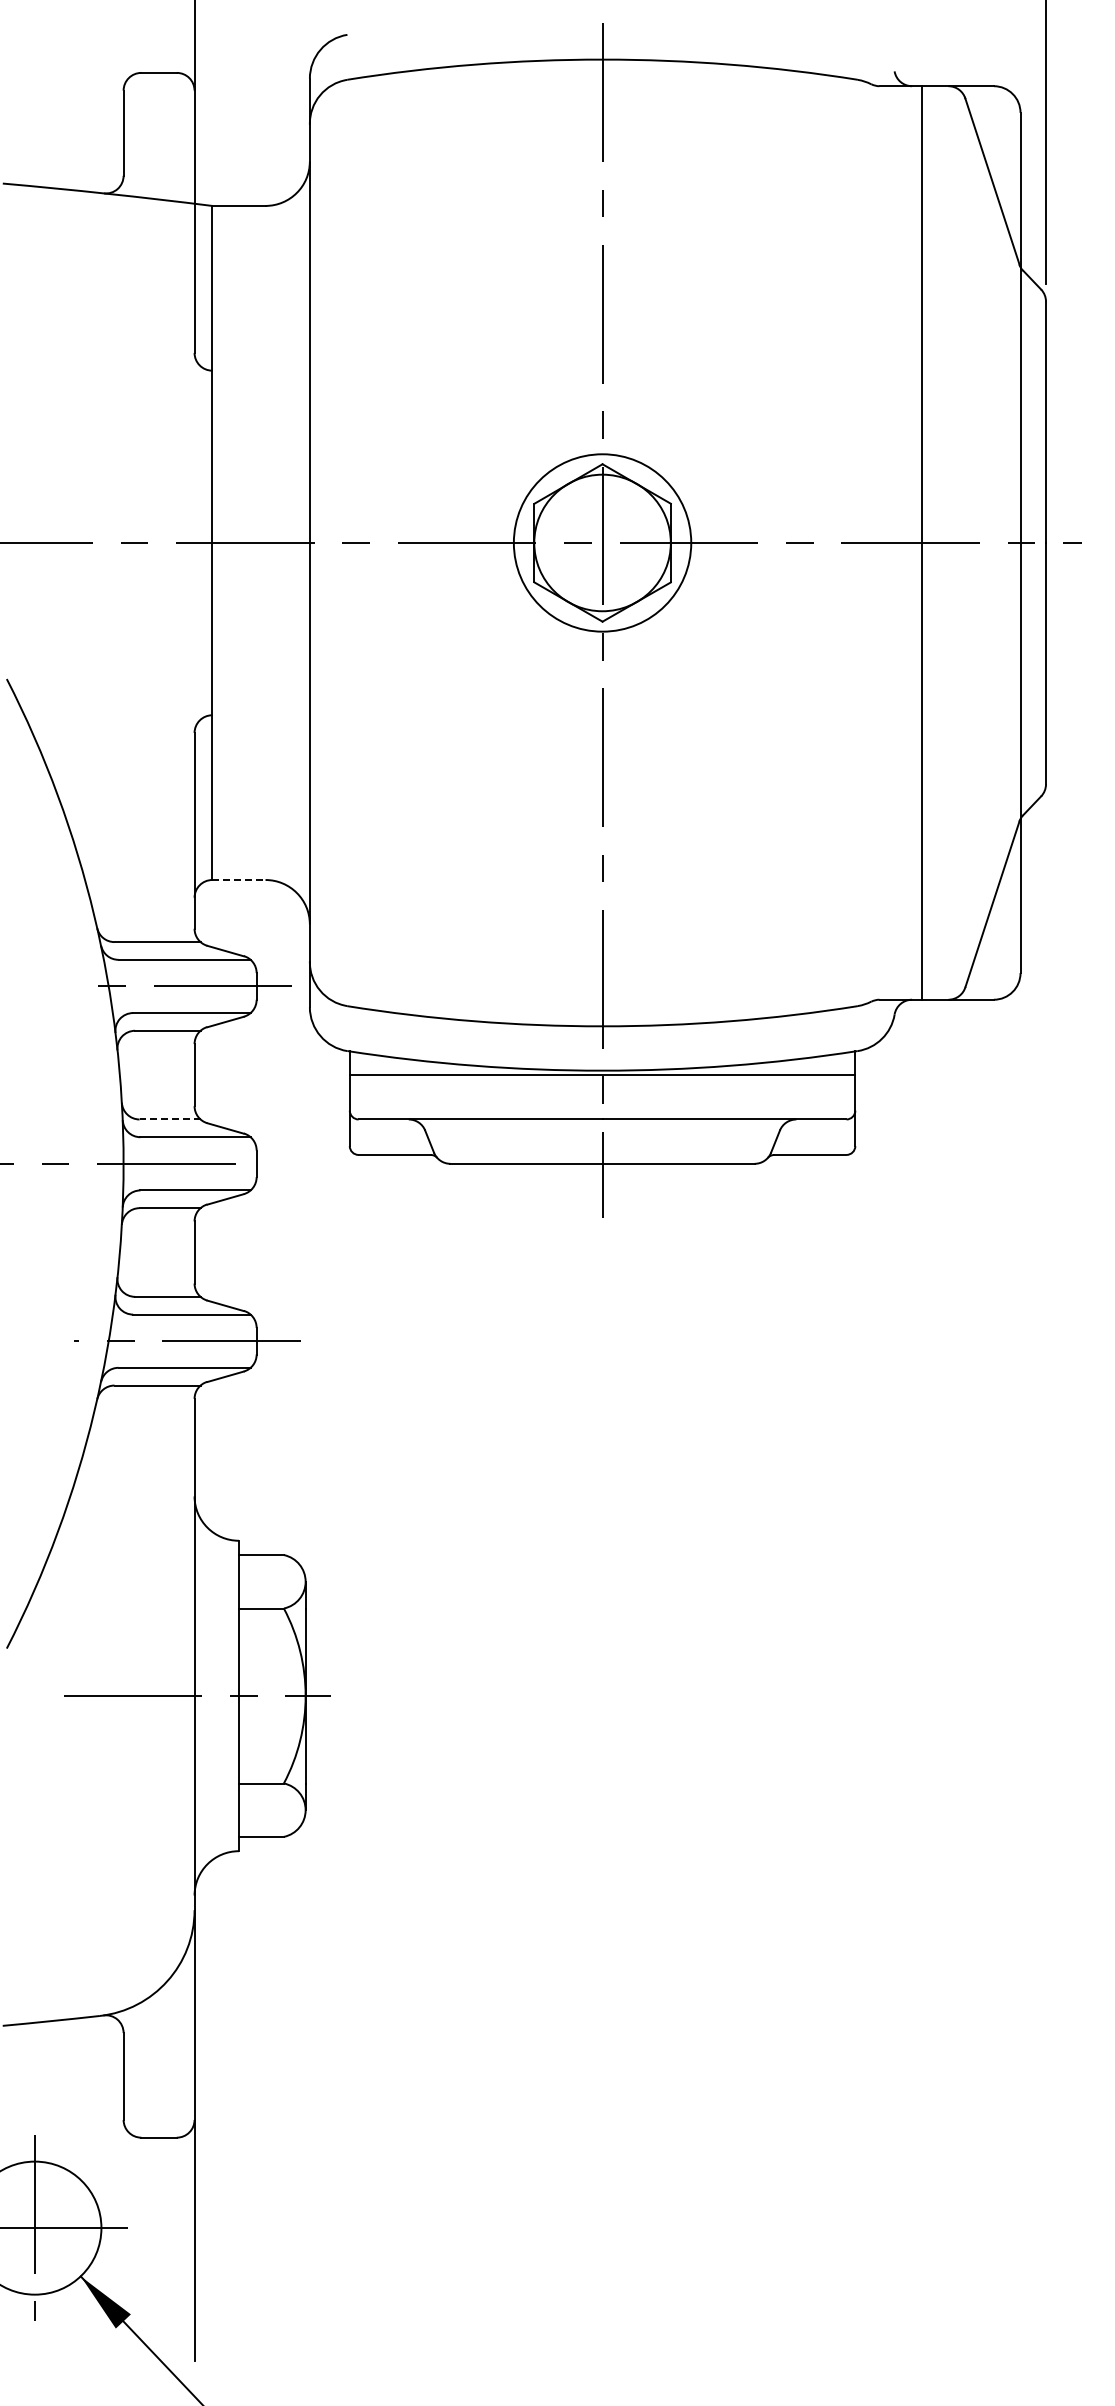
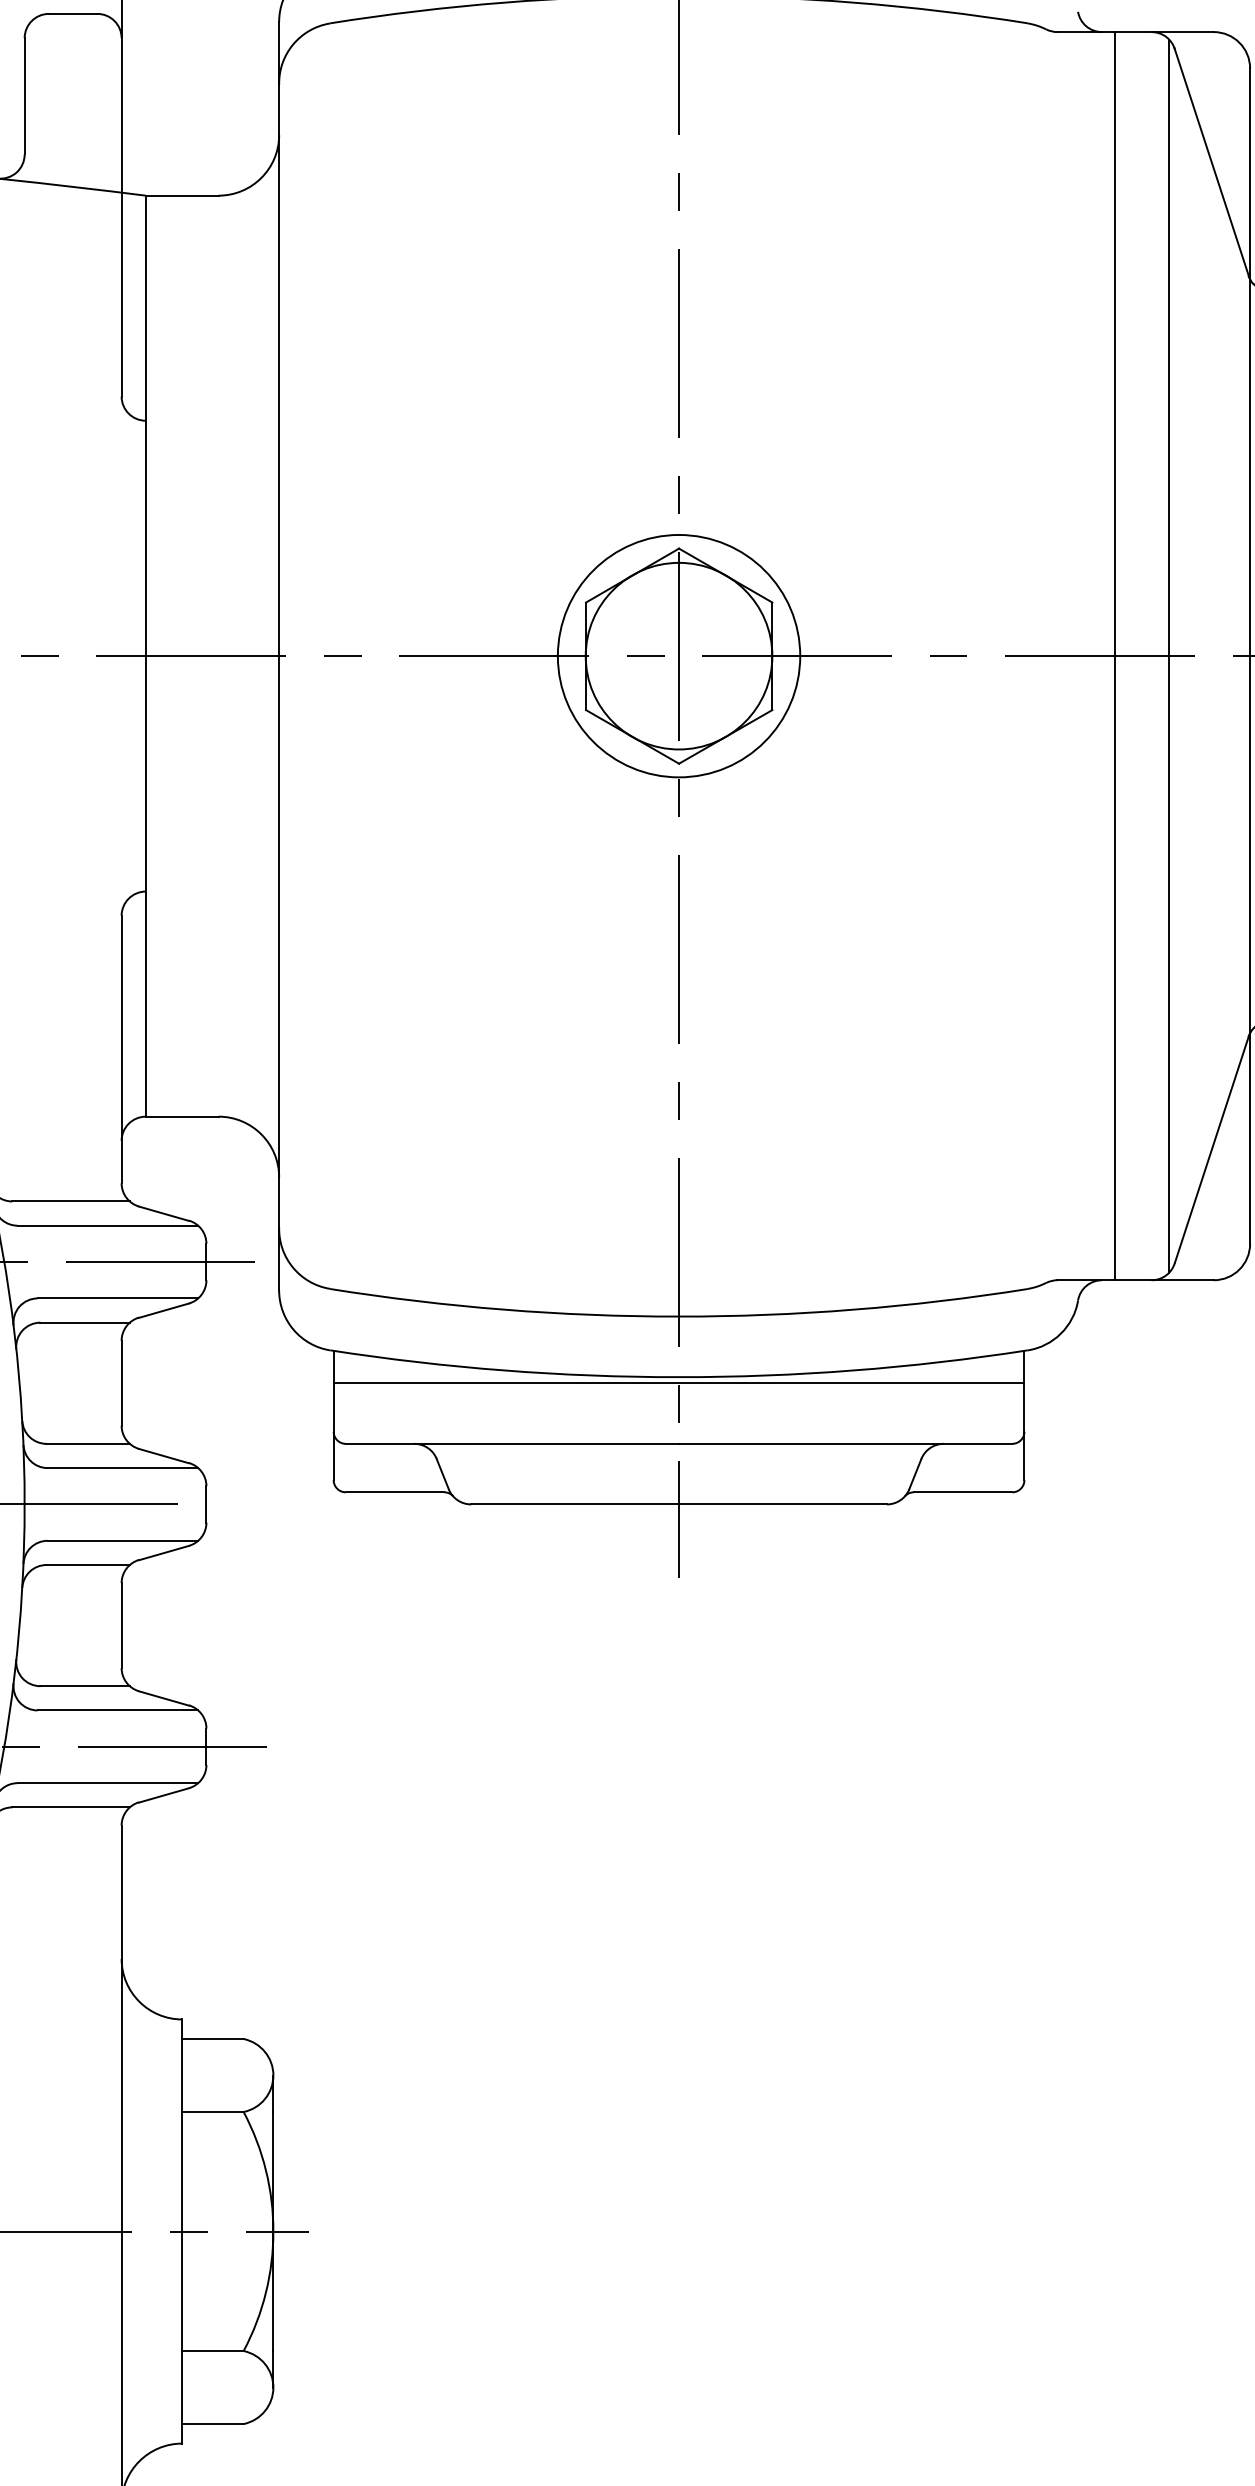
line: (961, 542) -> (1169, 655), added
line: (238, 880) -> (181, 1117), dashed -> solid
line: (170, 1119) -> (88, 1443), dashed -> solid

